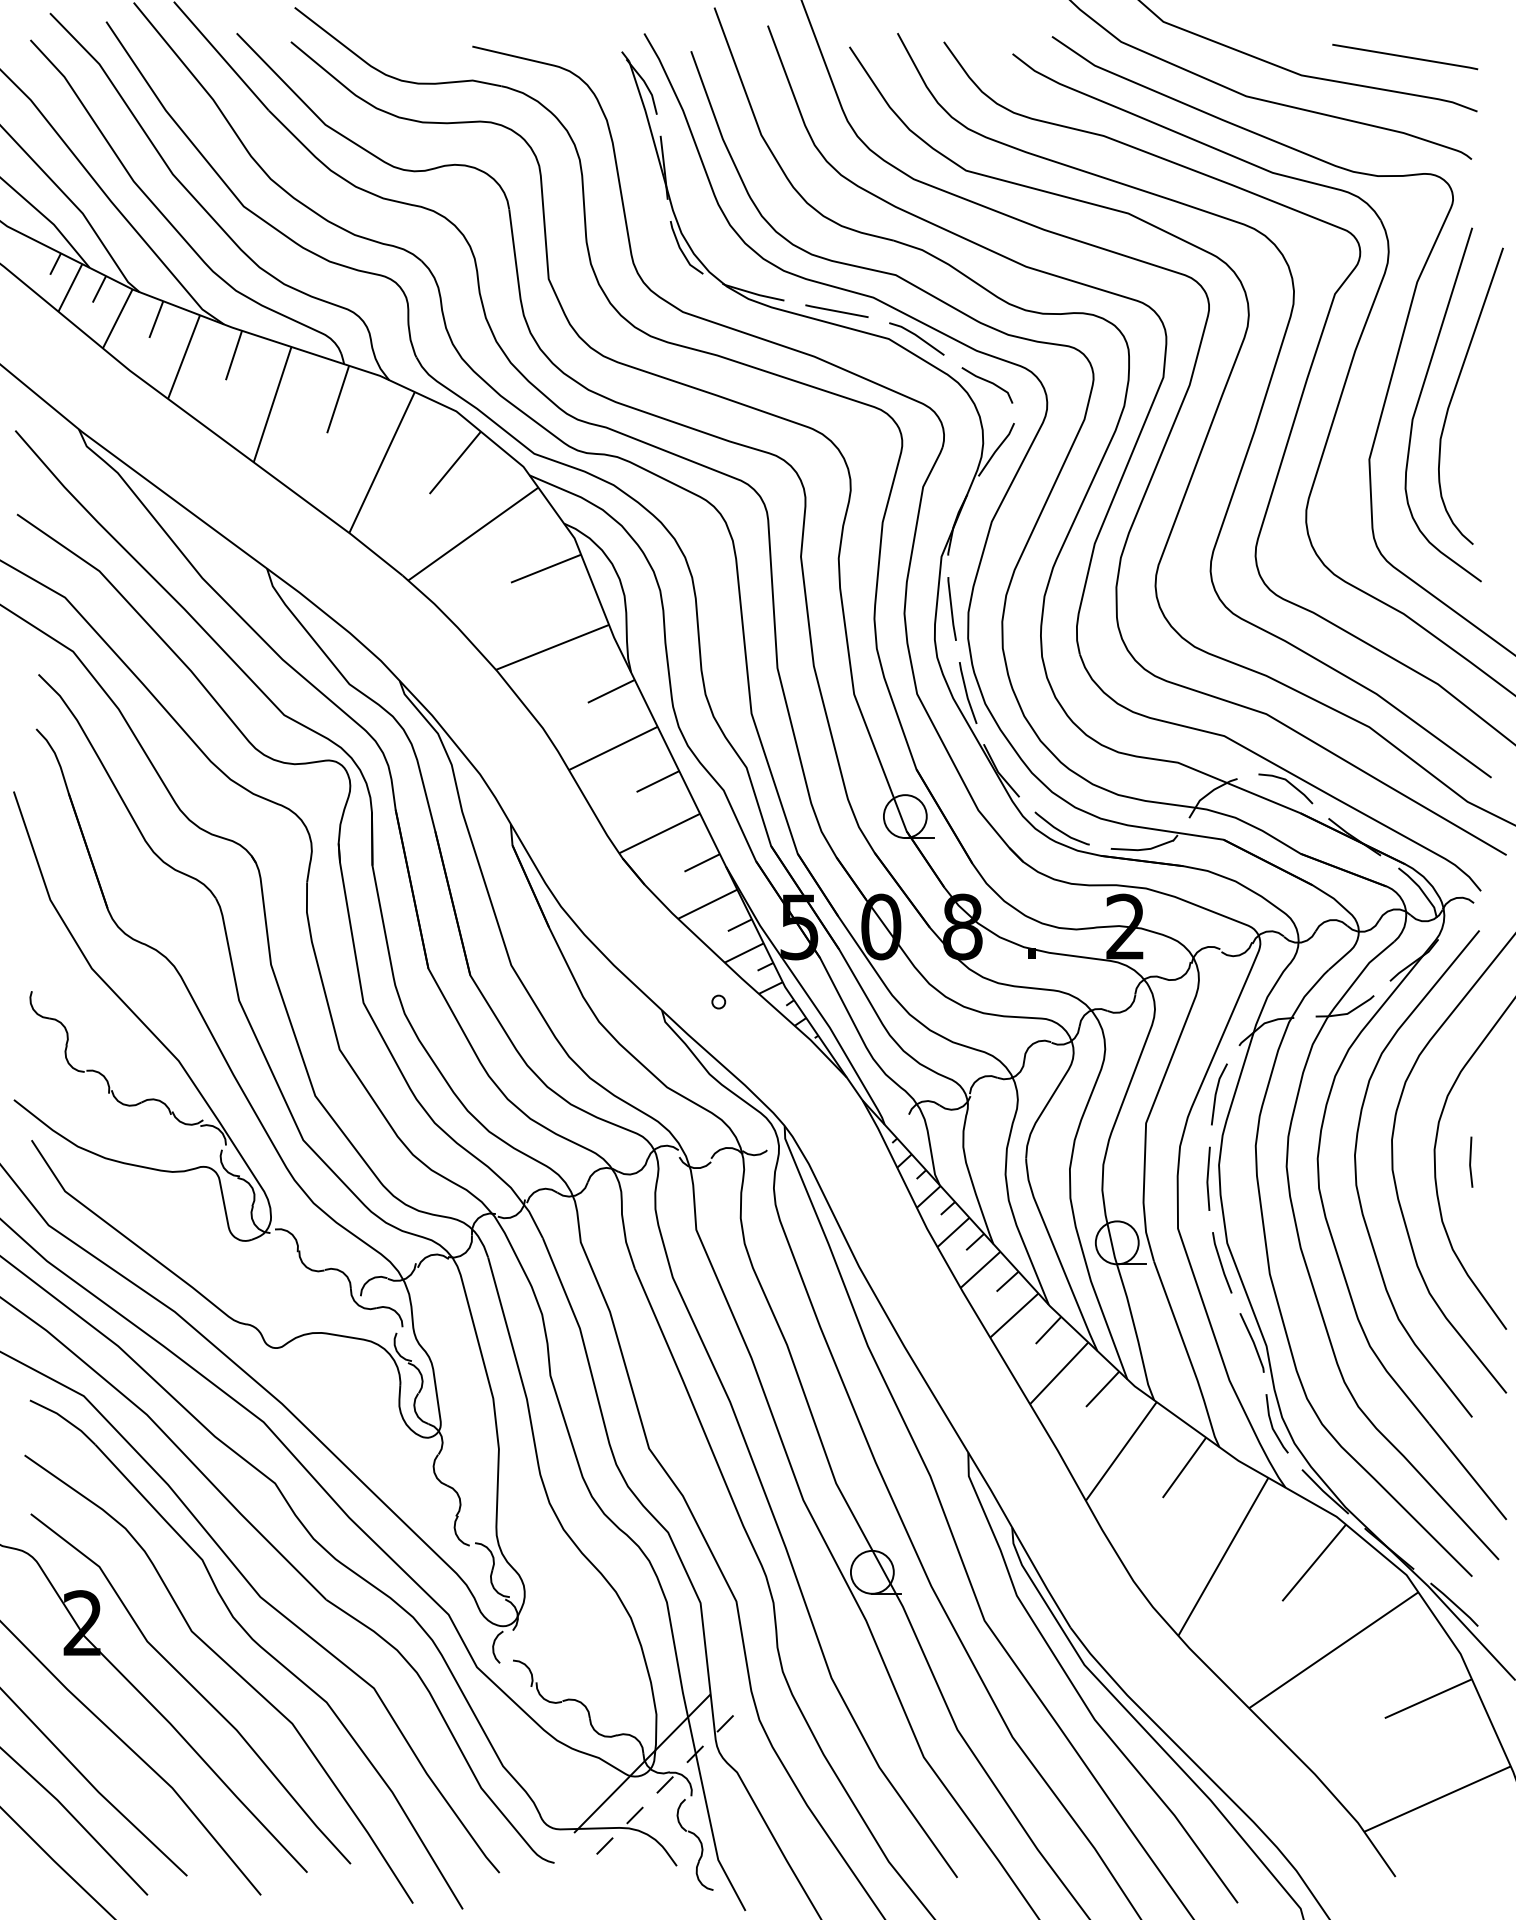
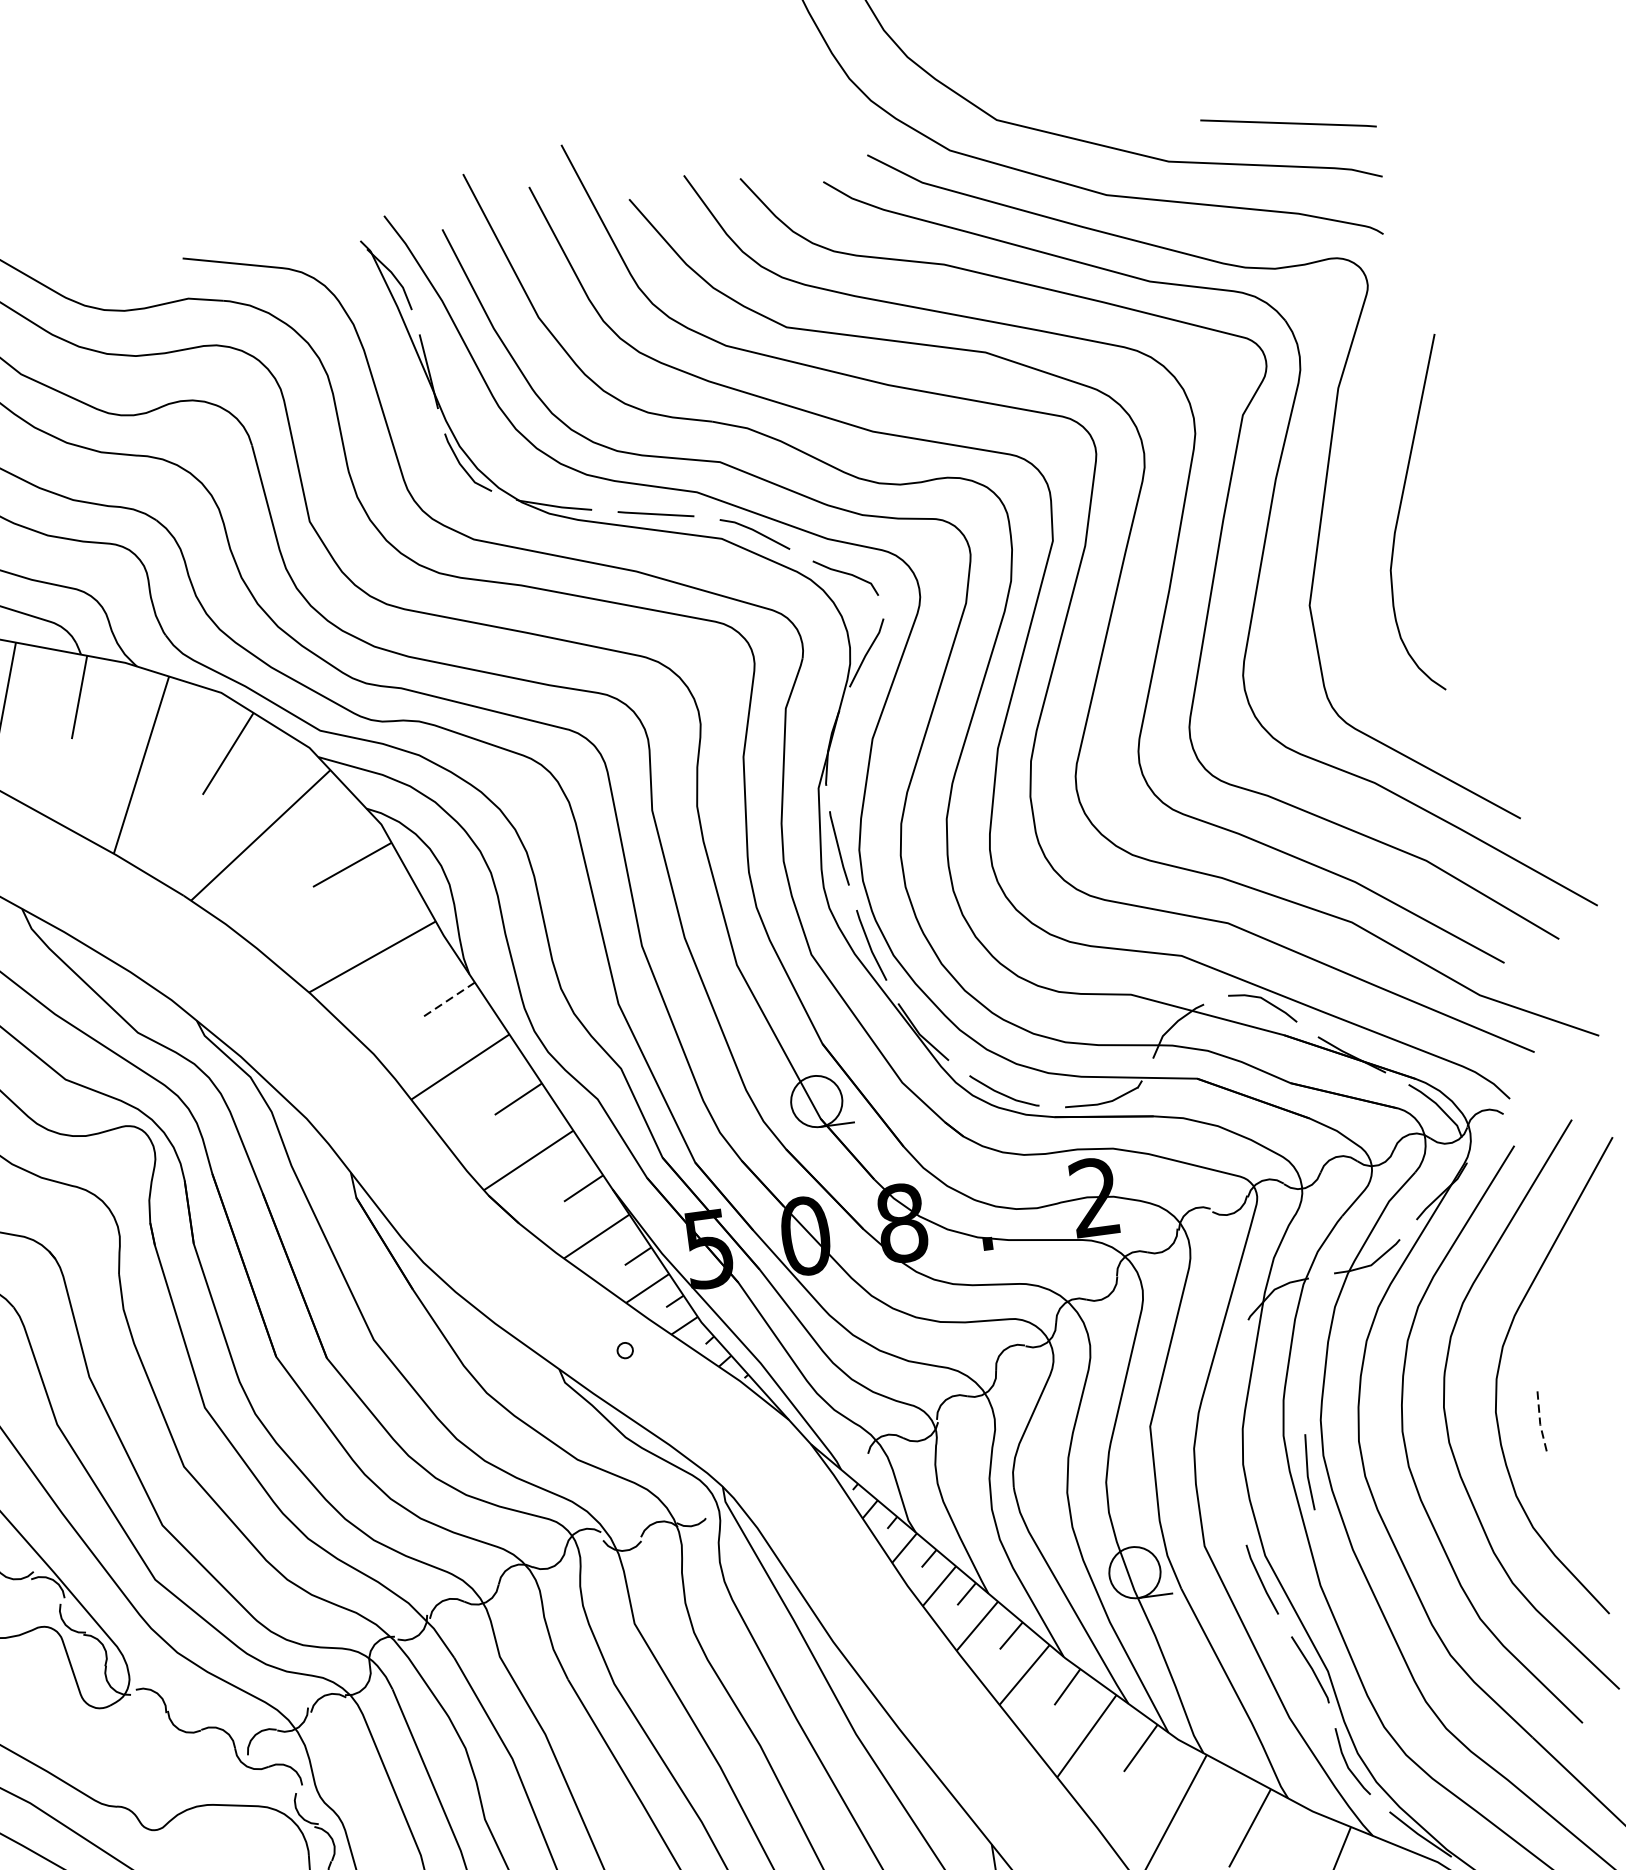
curve: (1420, 398) -> (1360, 525), removed
line: (610, 691) -> (448, 1000), solid -> dashed
line: (1217, 1092) -> (1229, 1378), removed
line: (1470, 1162) -> (1540, 1421), solid -> dashed
line: (1208, 1178) -> (1308, 1471), moved

